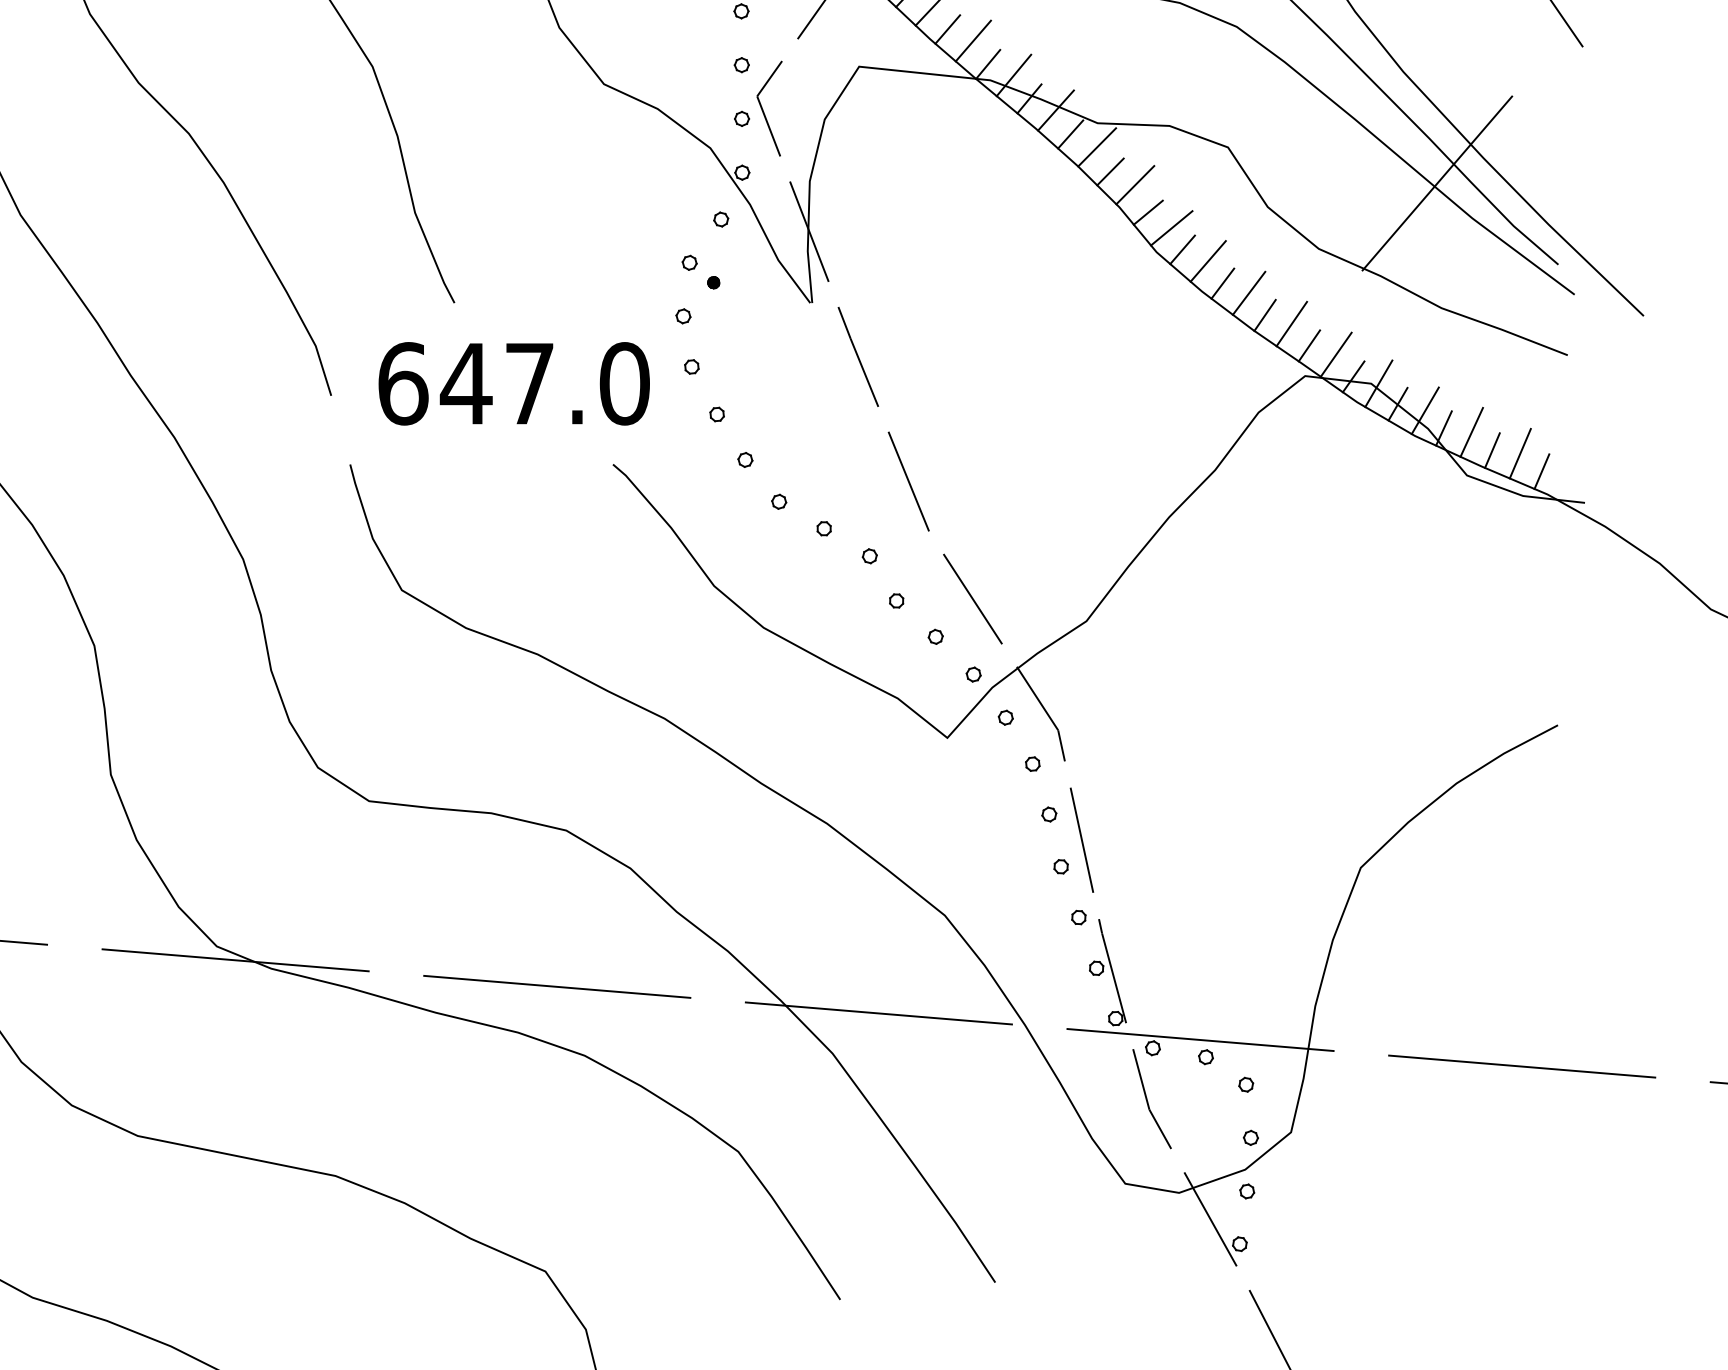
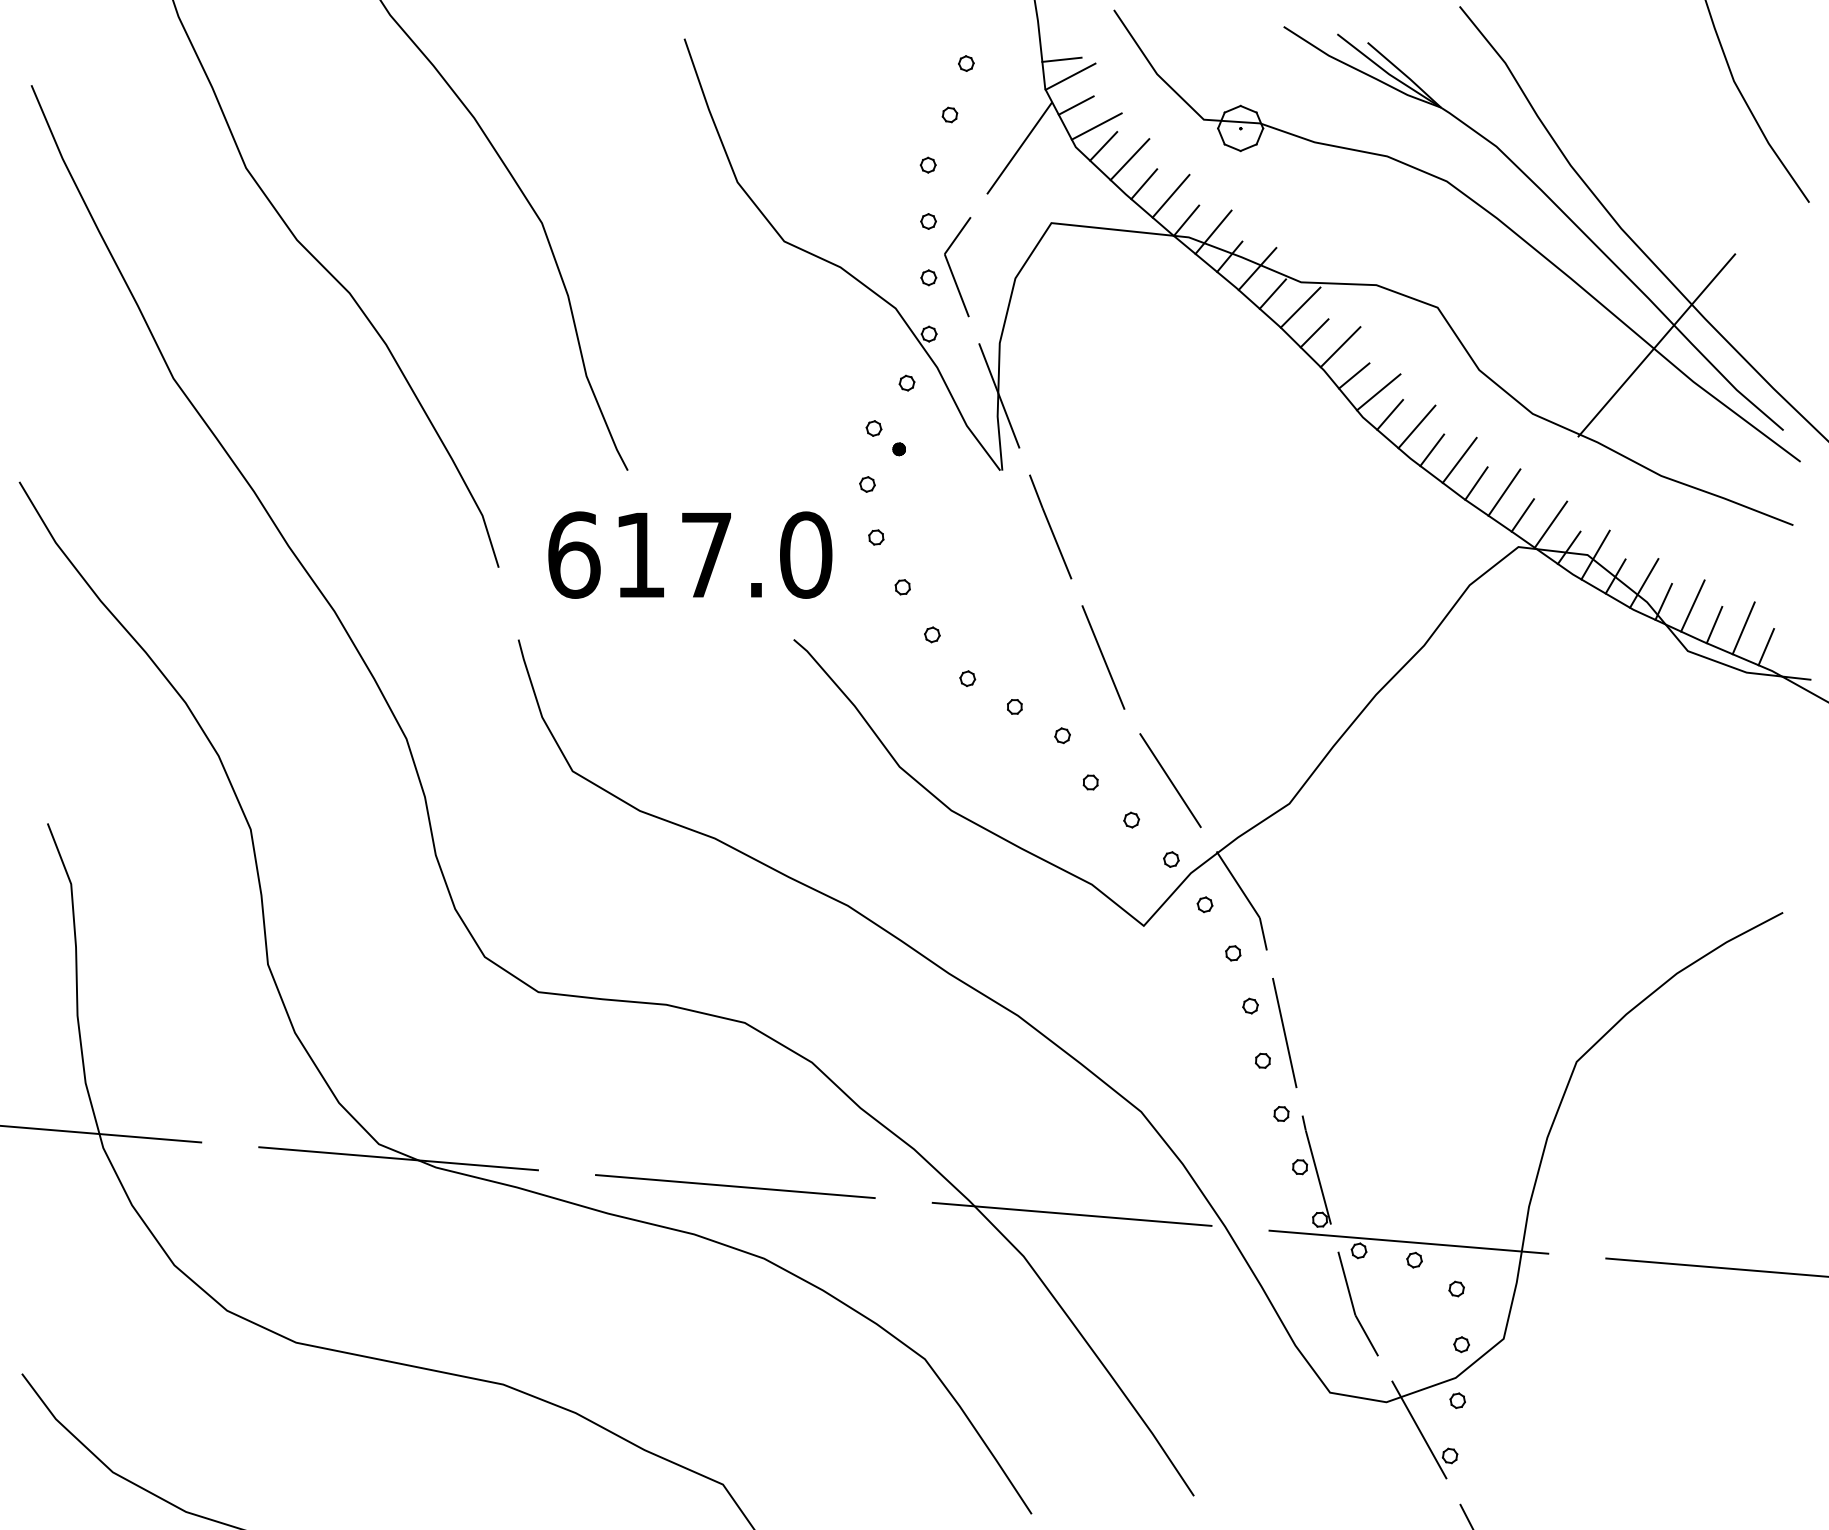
text: (465, 383) -> (639, 554), 647.0 -> 617.0

